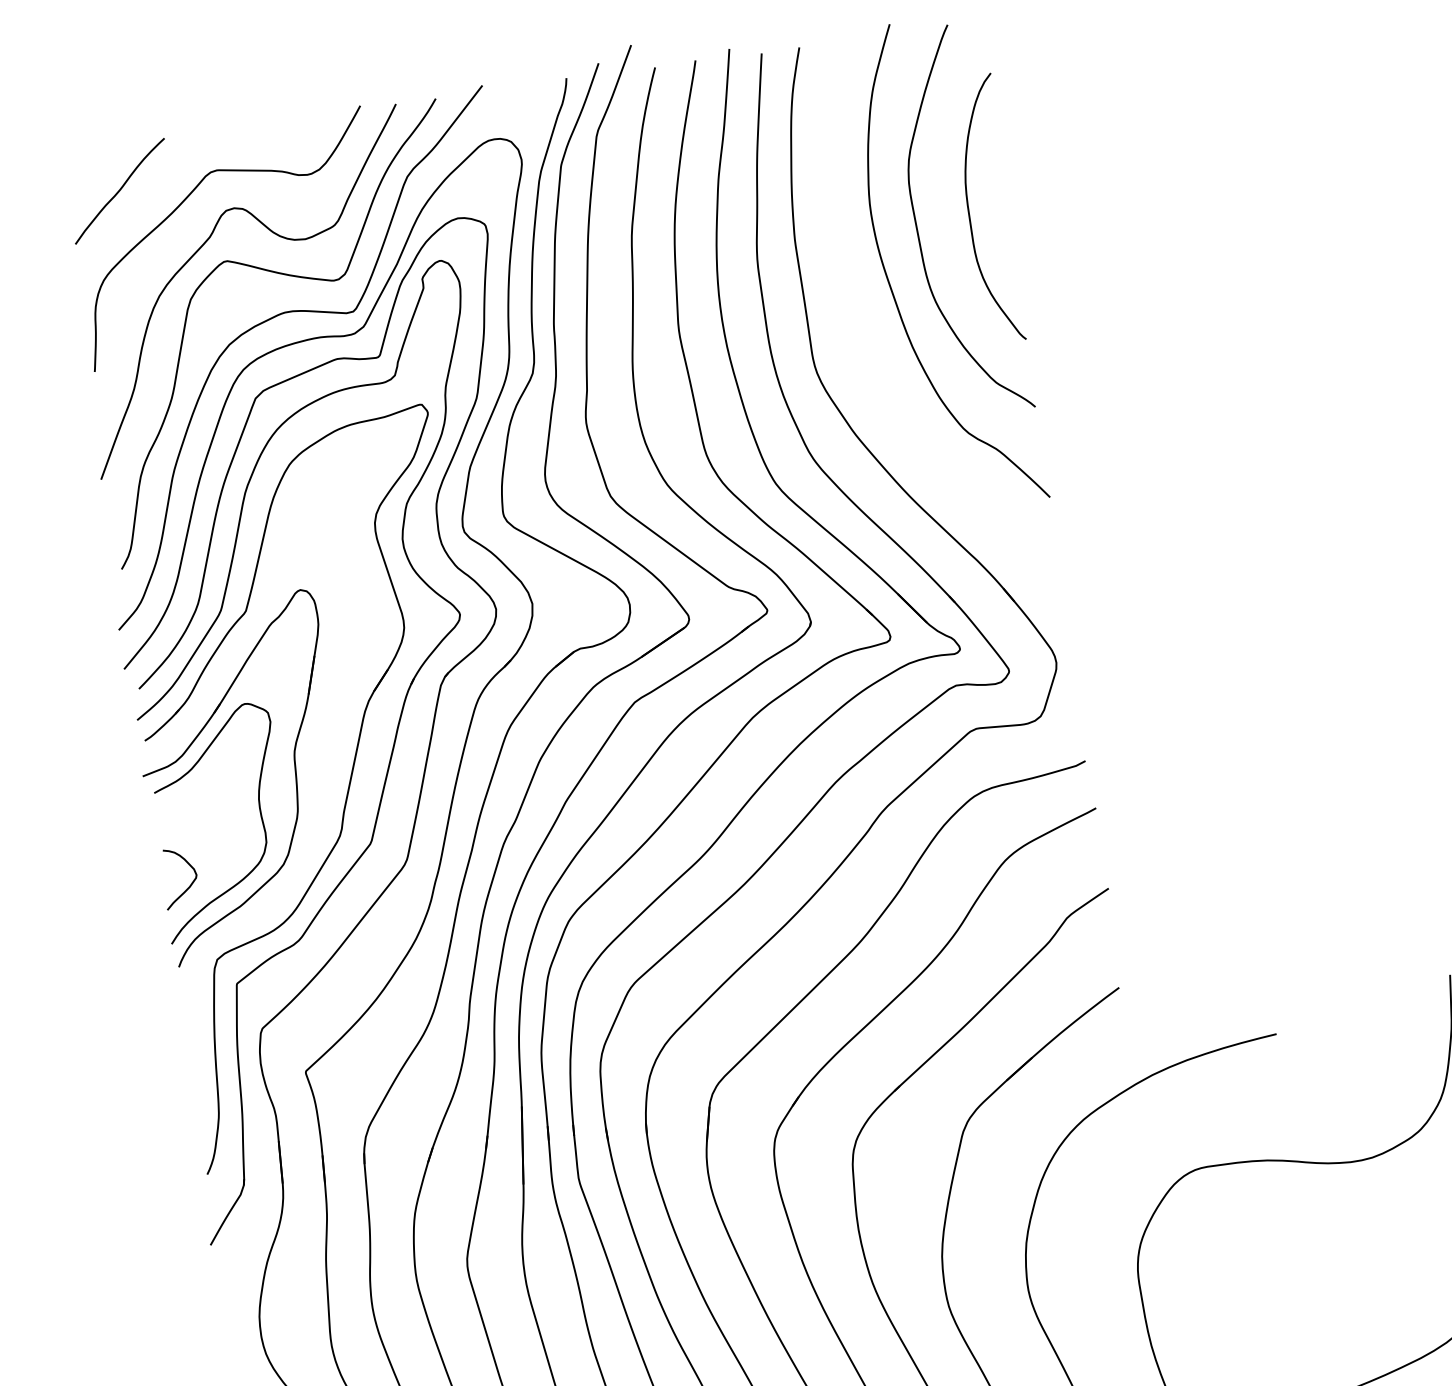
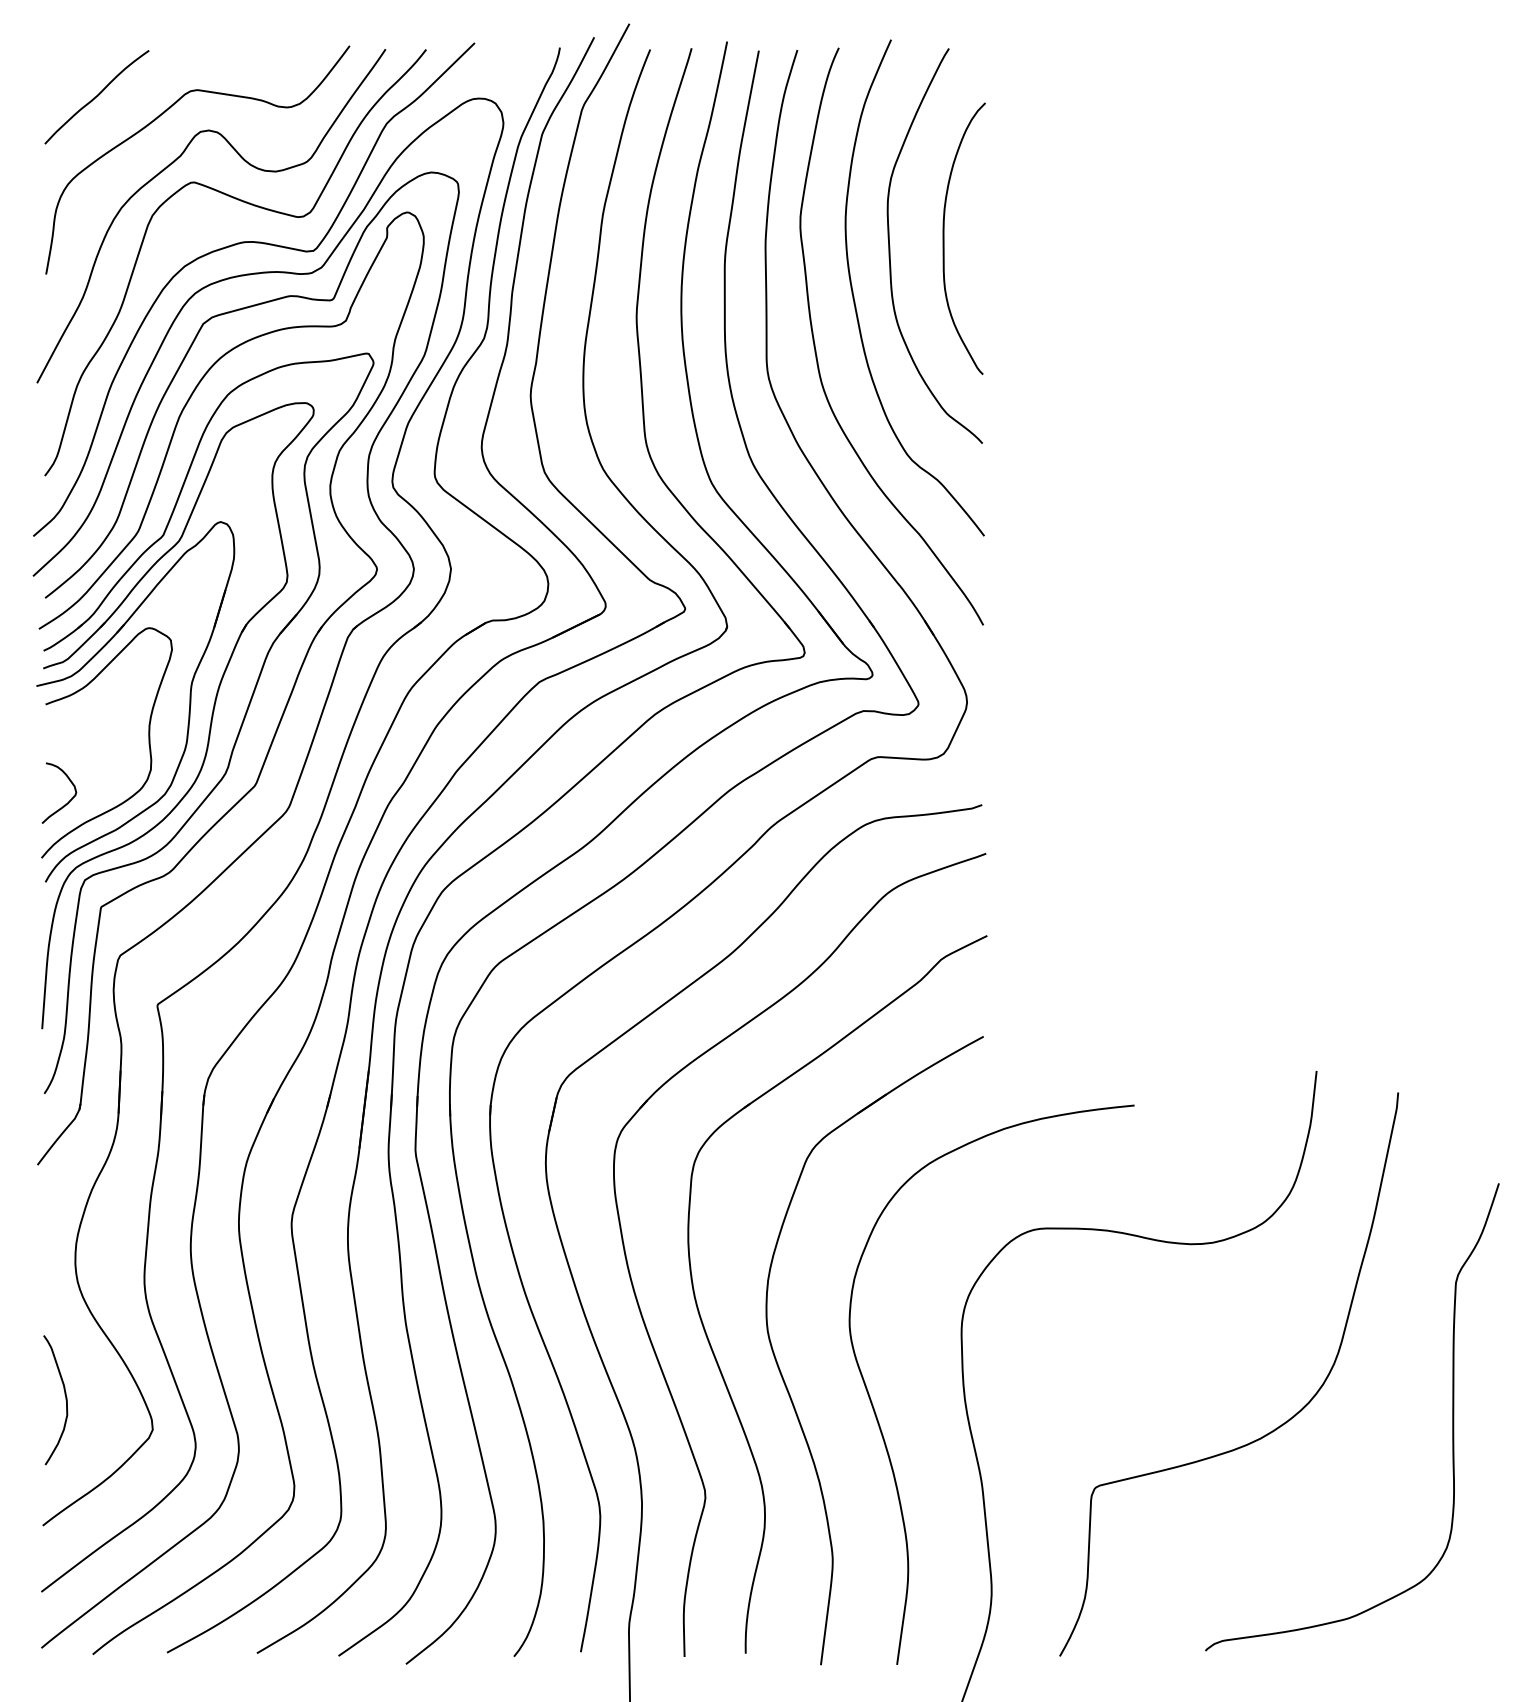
curve: (859, 338) -> (816, 349), added
part: (317, 785) -> (210, 720), added

